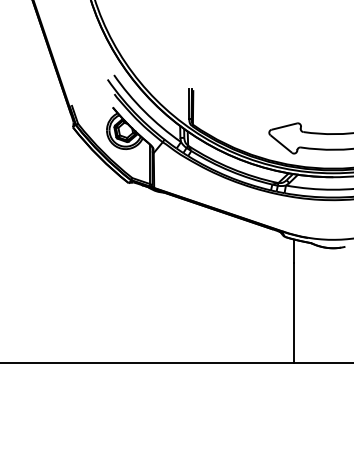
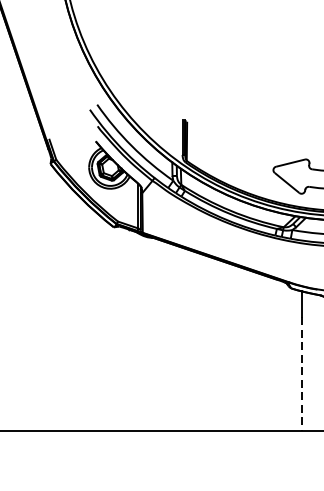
line: (294, 313) -> (302, 375), solid -> dashed

